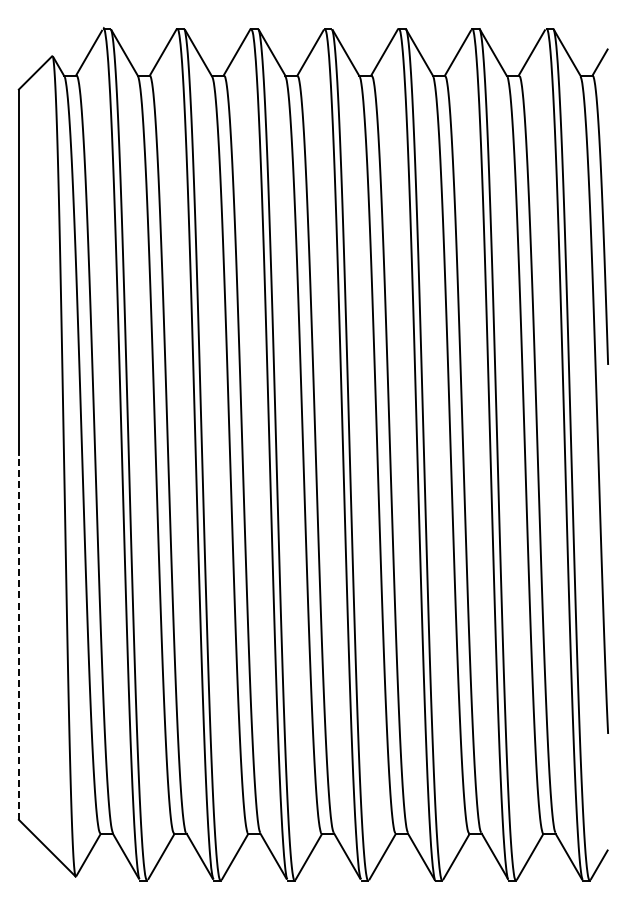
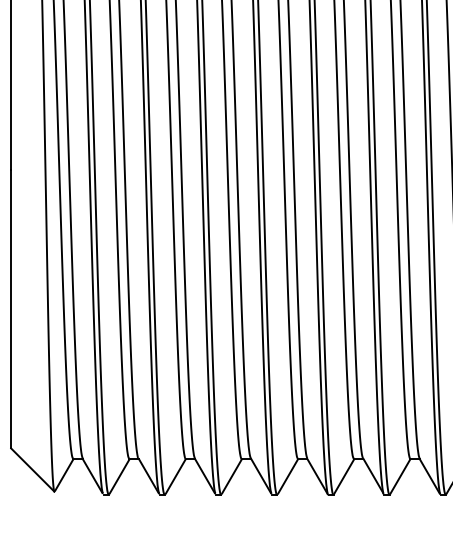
line: (18, 637) -> (10, 309), dashed -> solid

